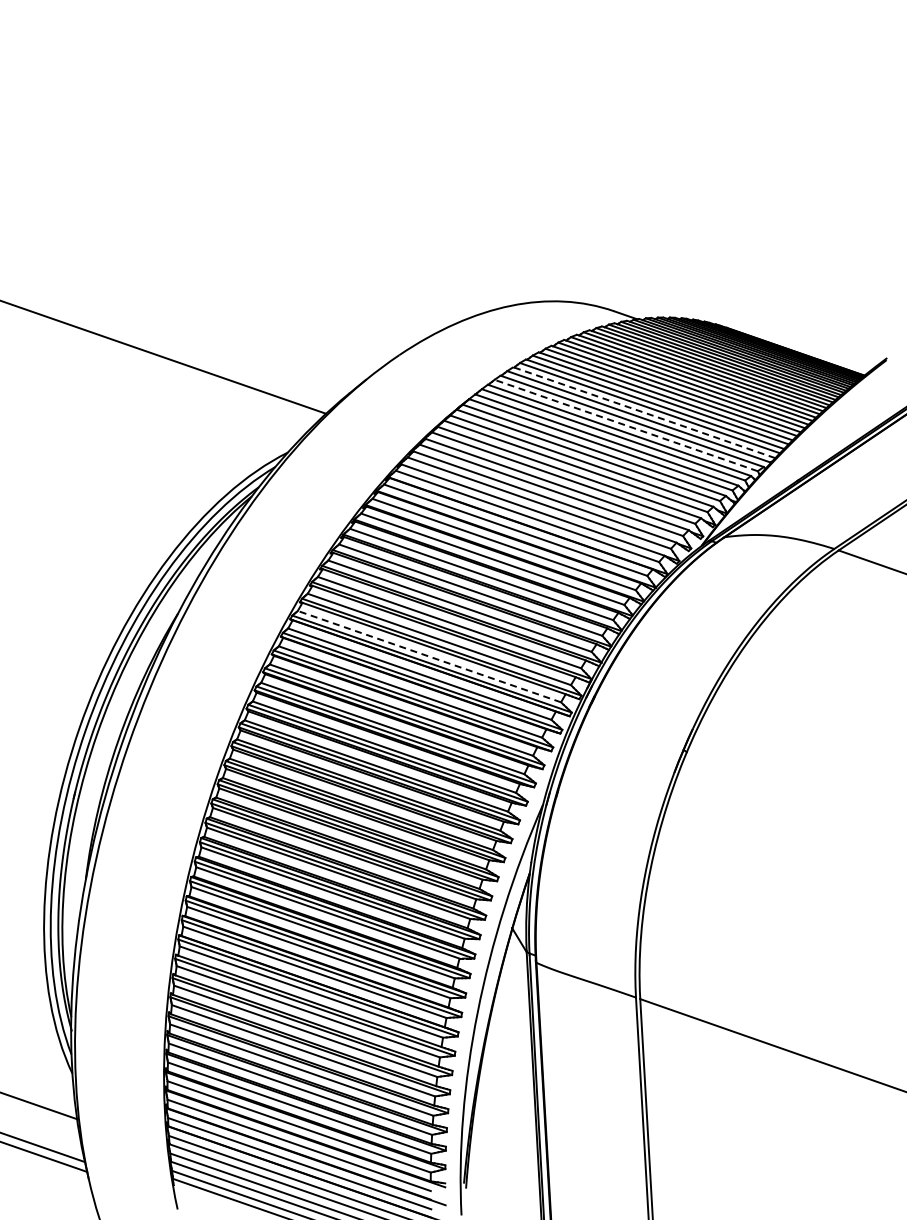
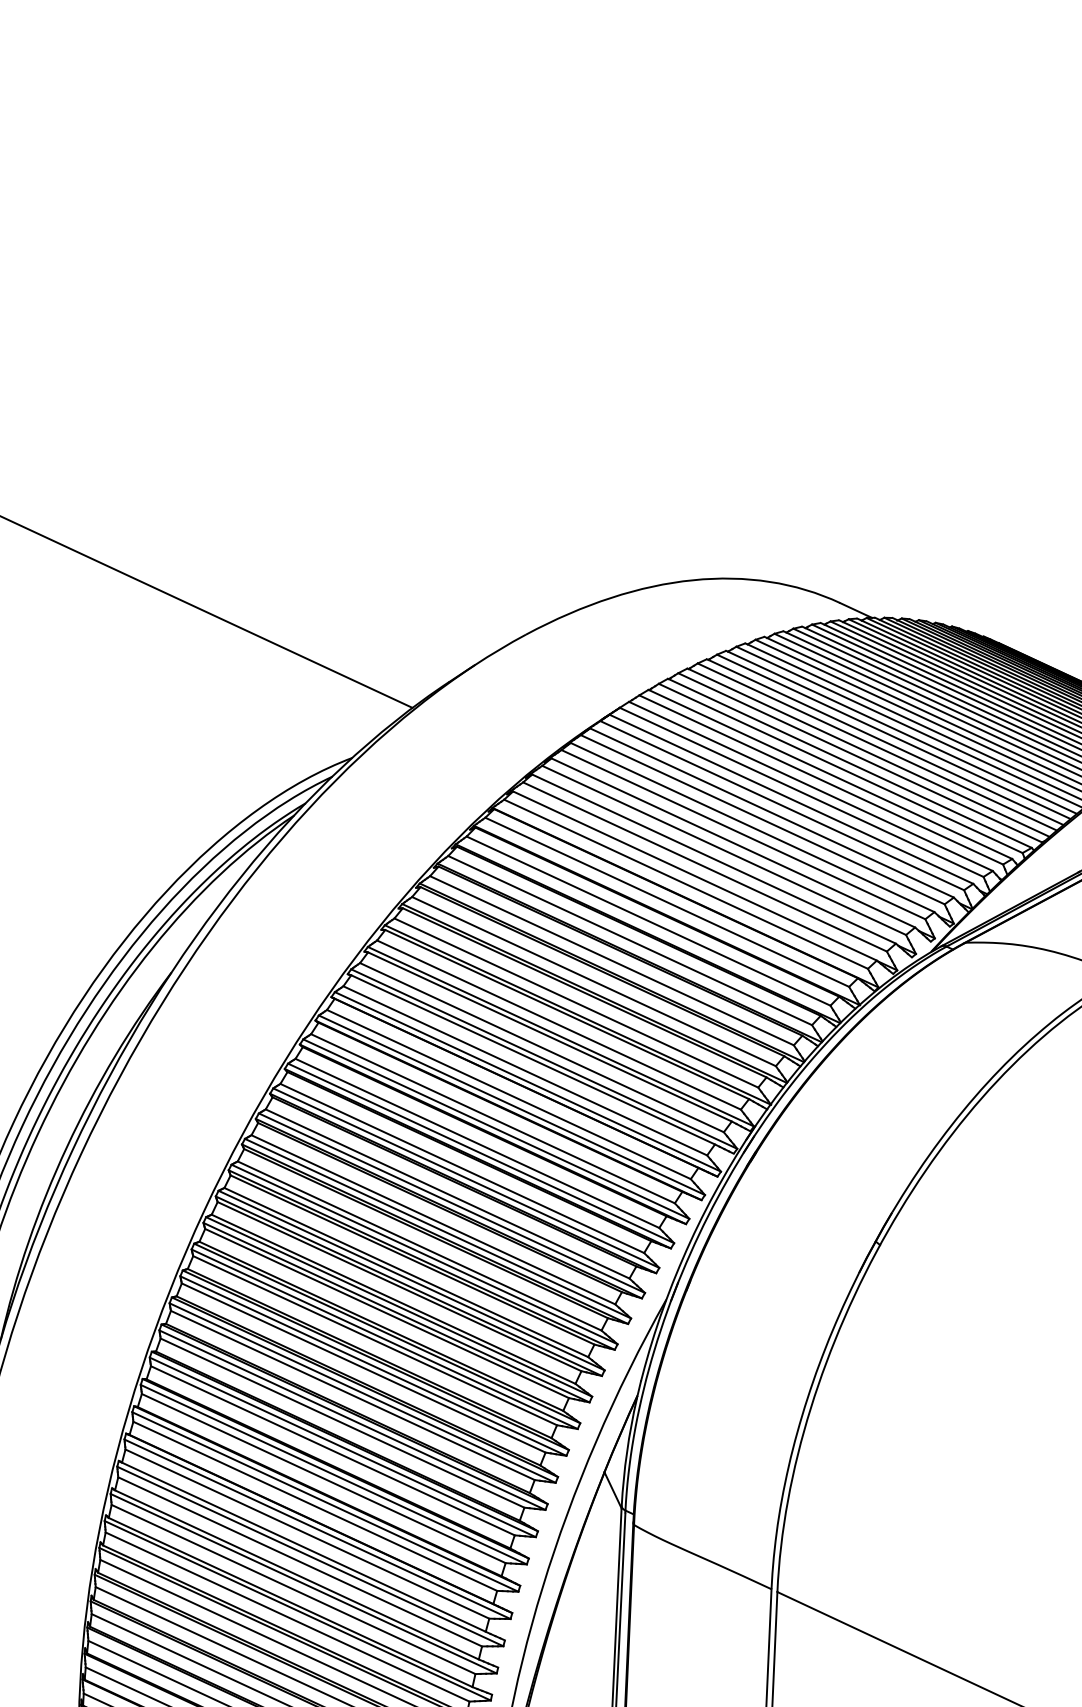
line: (644, 412) -> (868, 752), dashed -> solid
line: (625, 425) -> (839, 768), dashed -> solid
line: (428, 656) -> (523, 1070), dashed -> solid

